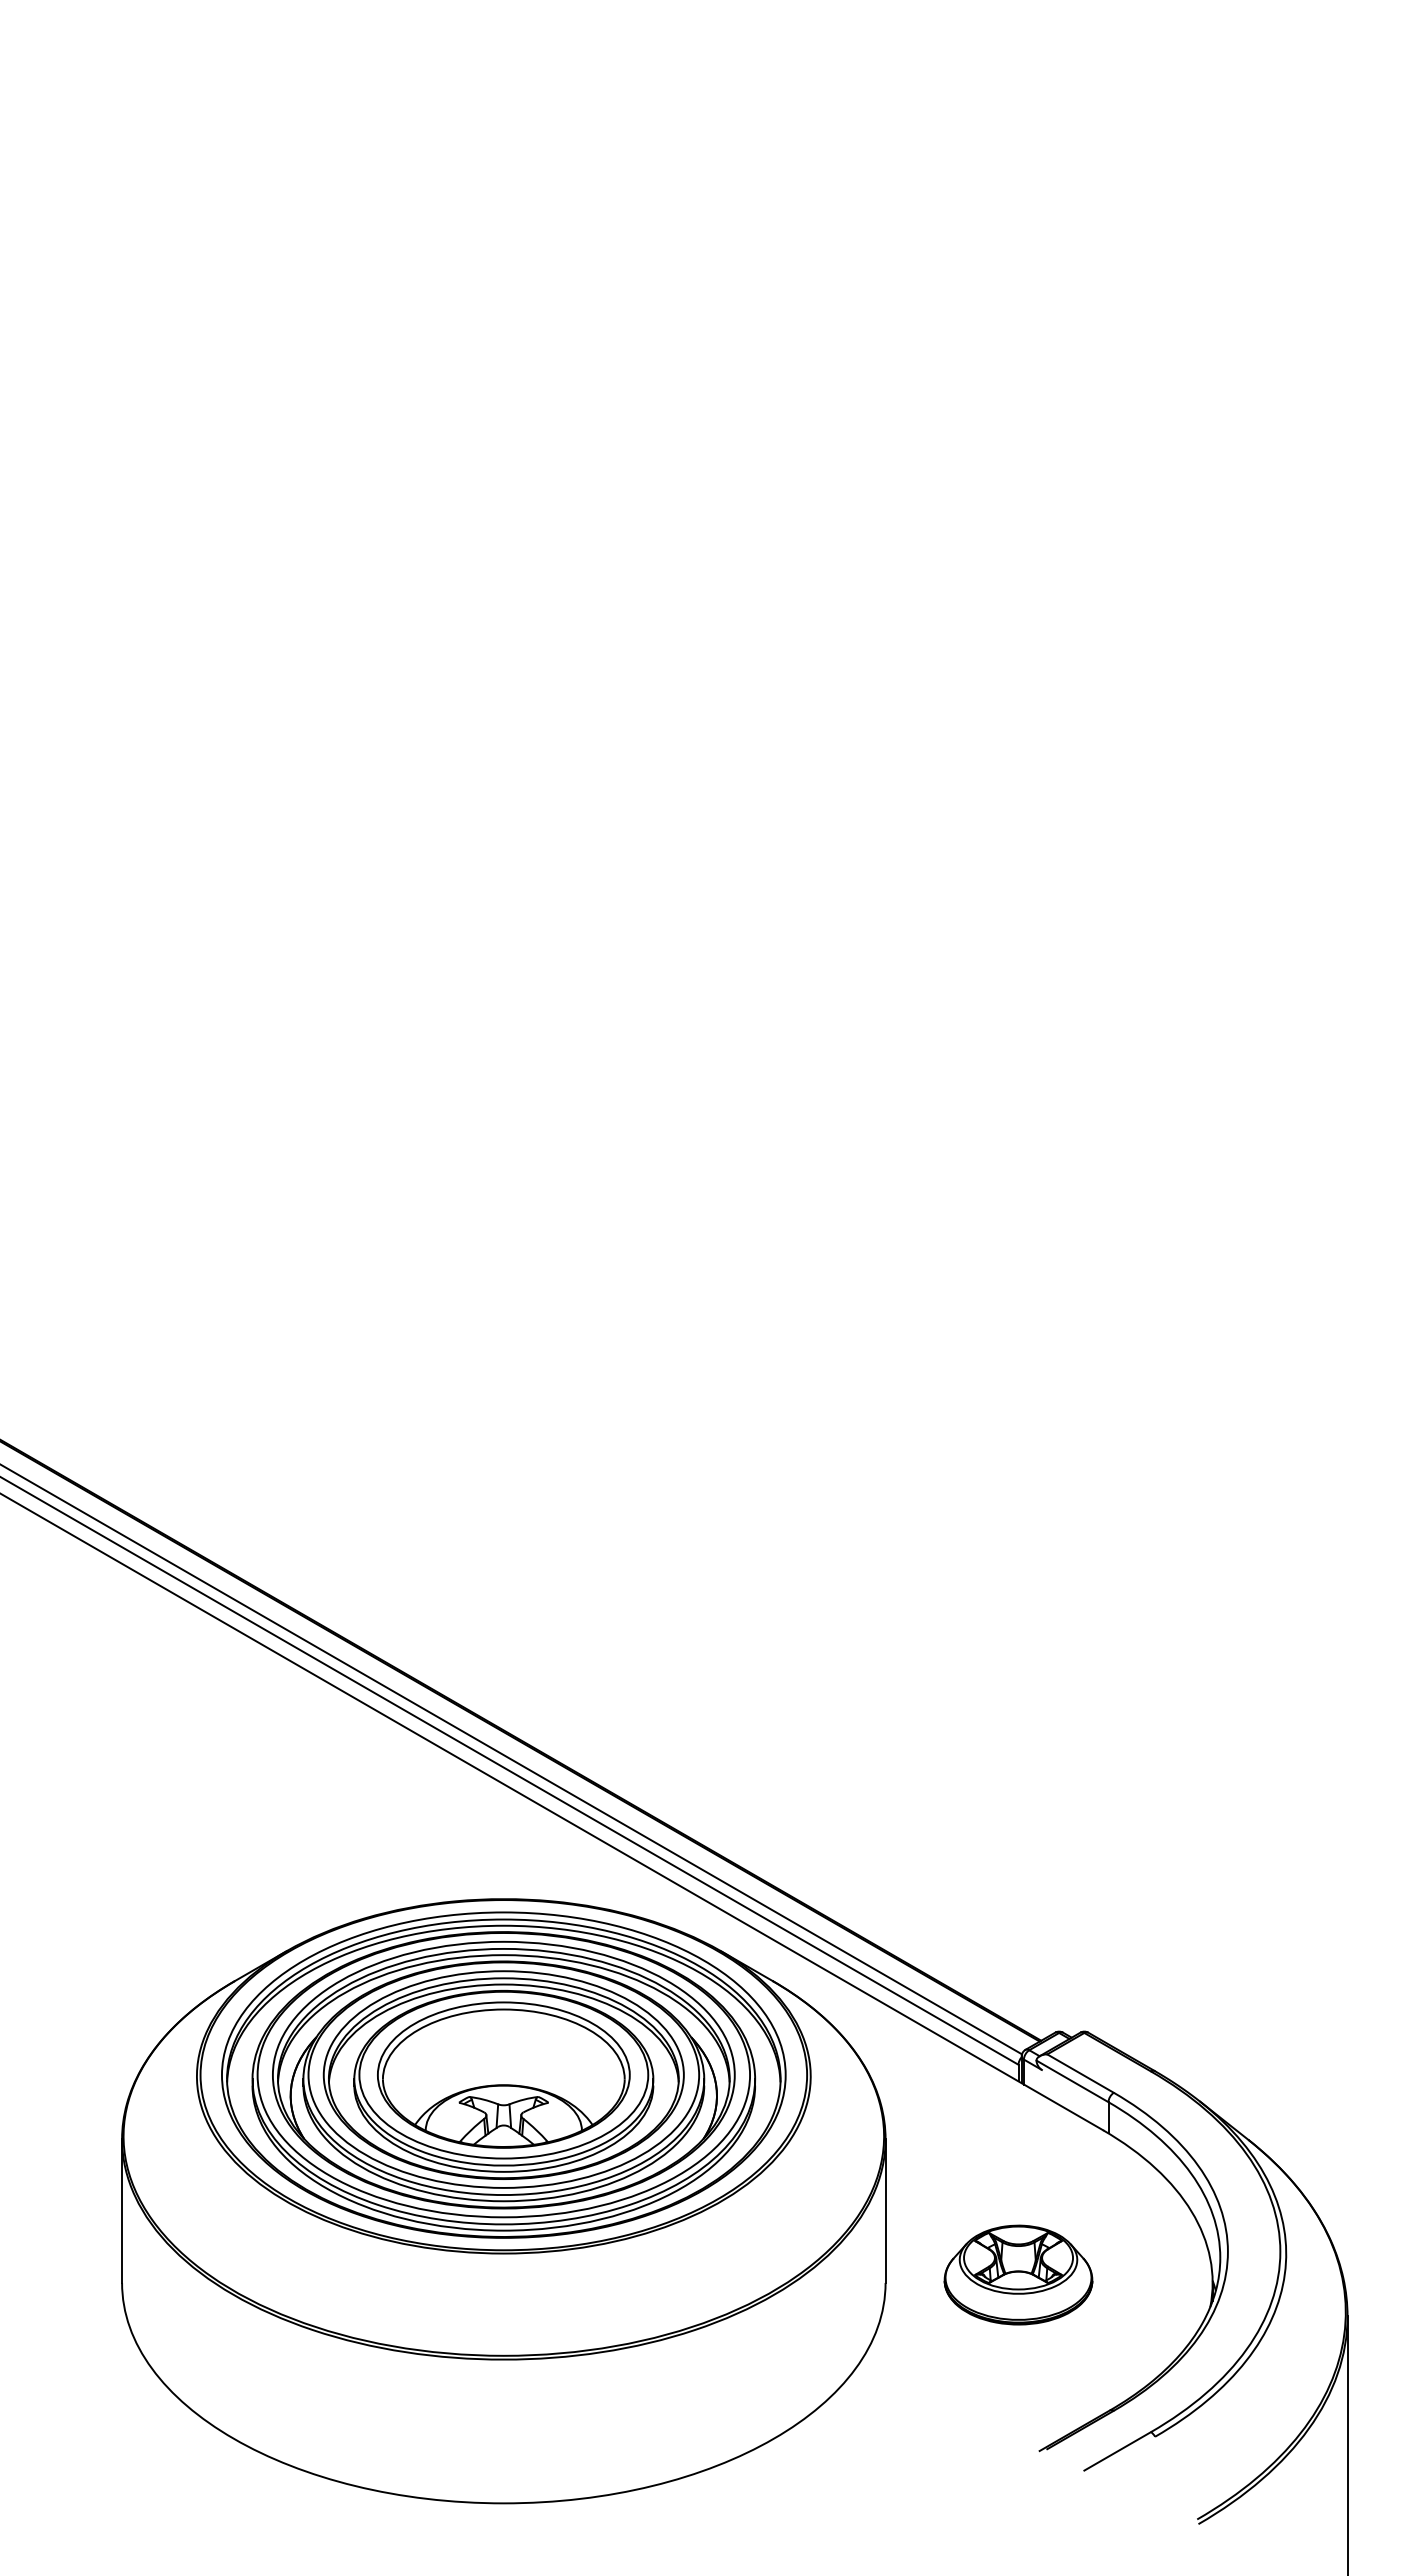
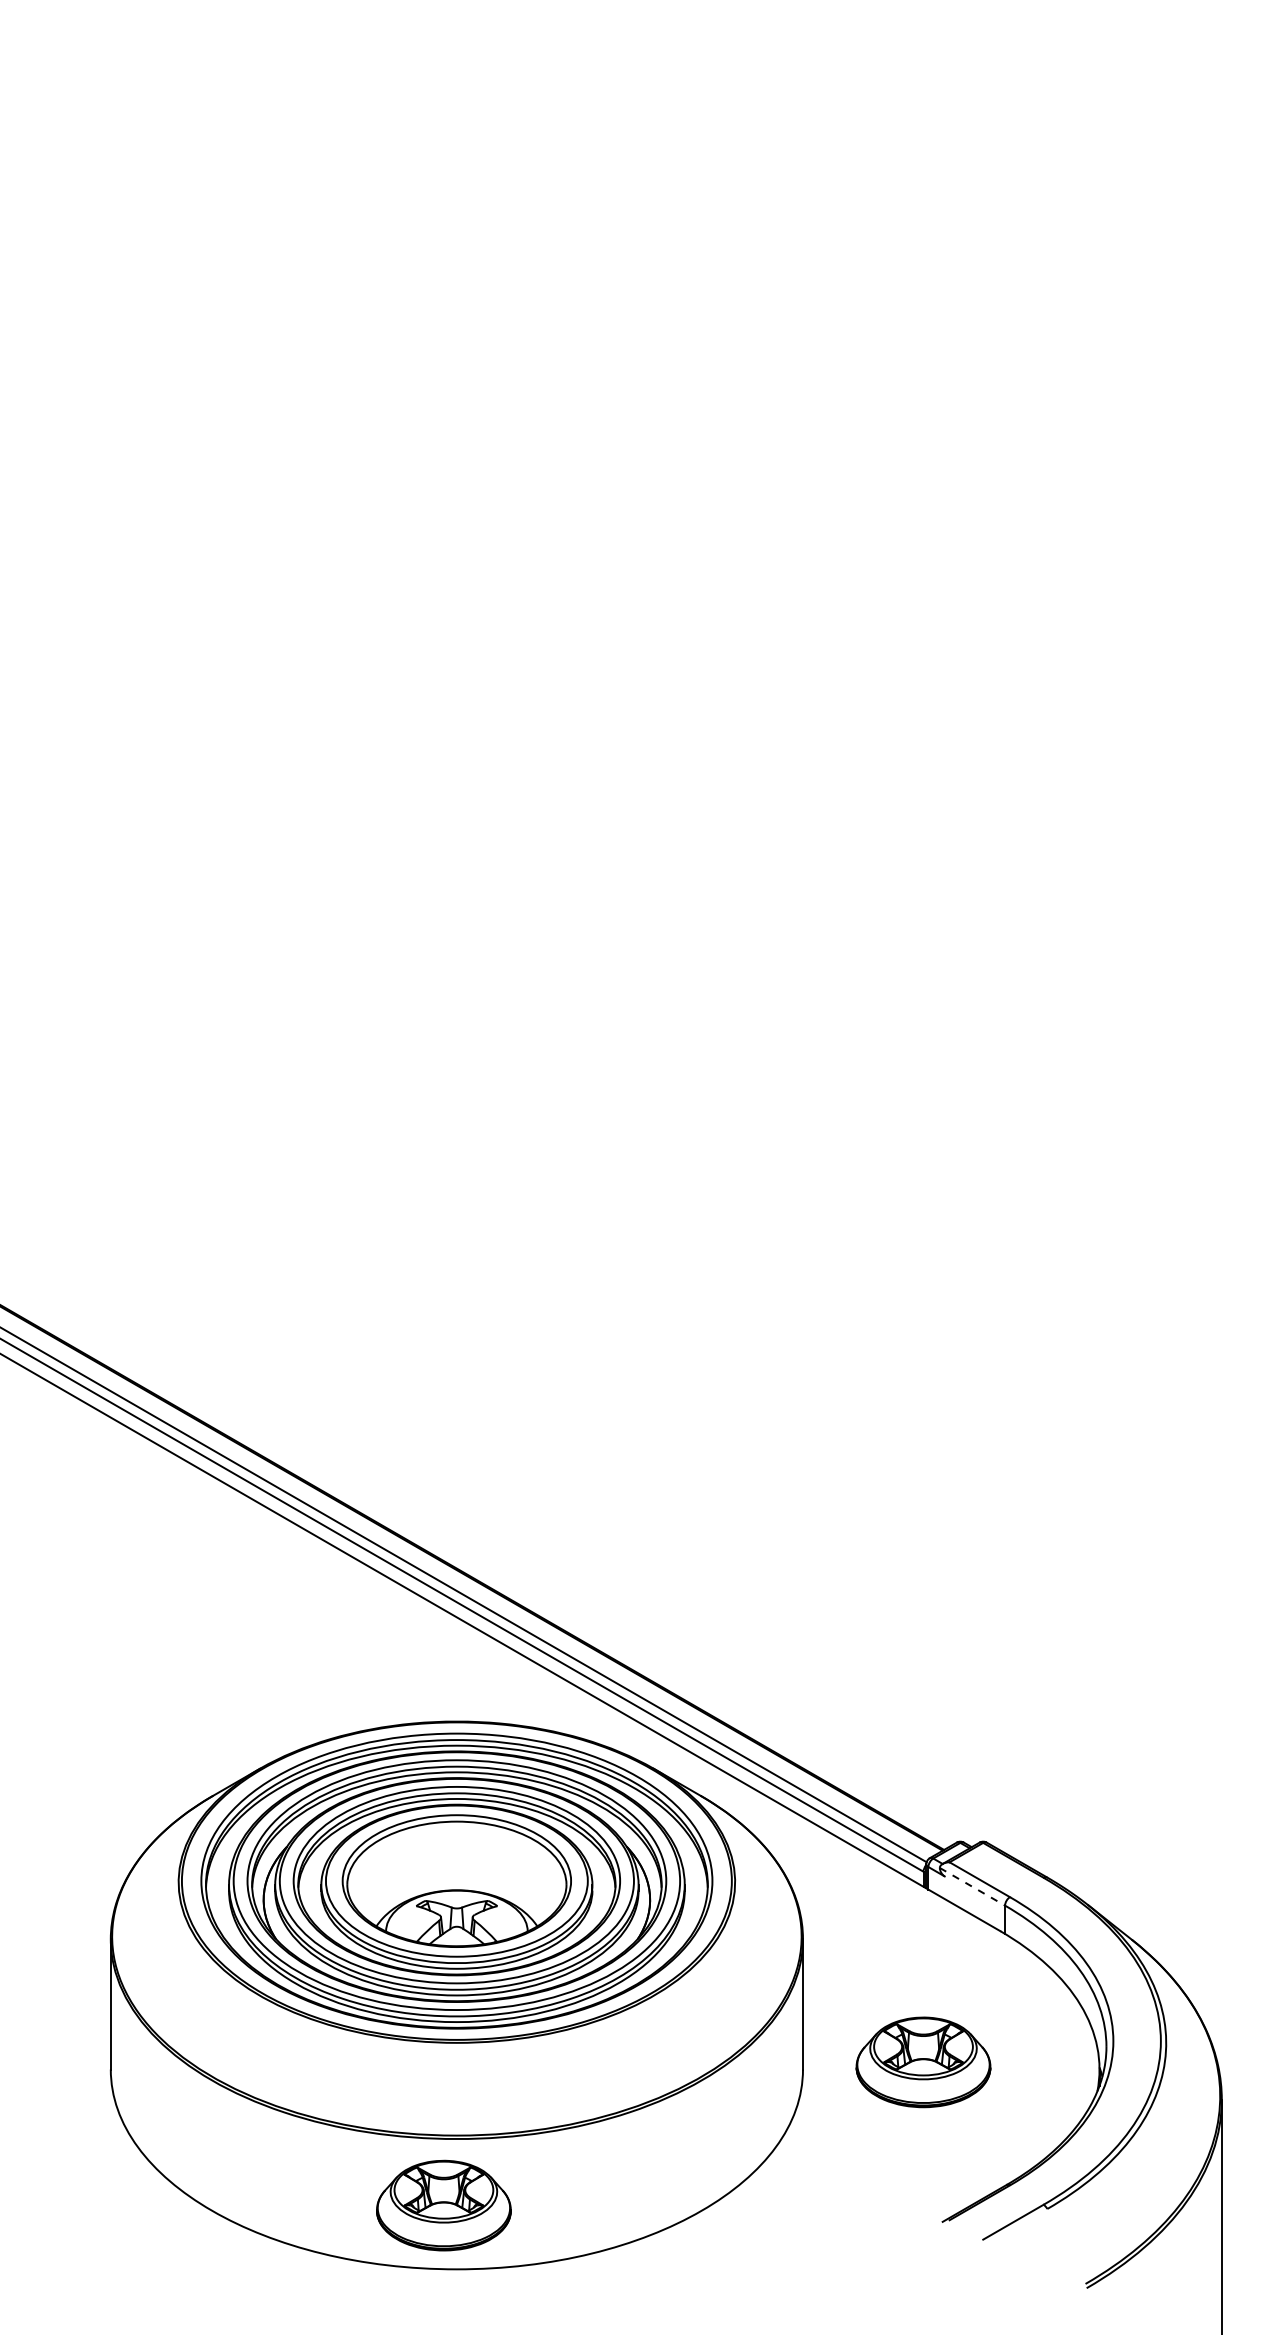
line: (1072, 2081) -> (972, 1886), solid -> dashed
part: (489, 2432) -> (443, 2205), added

